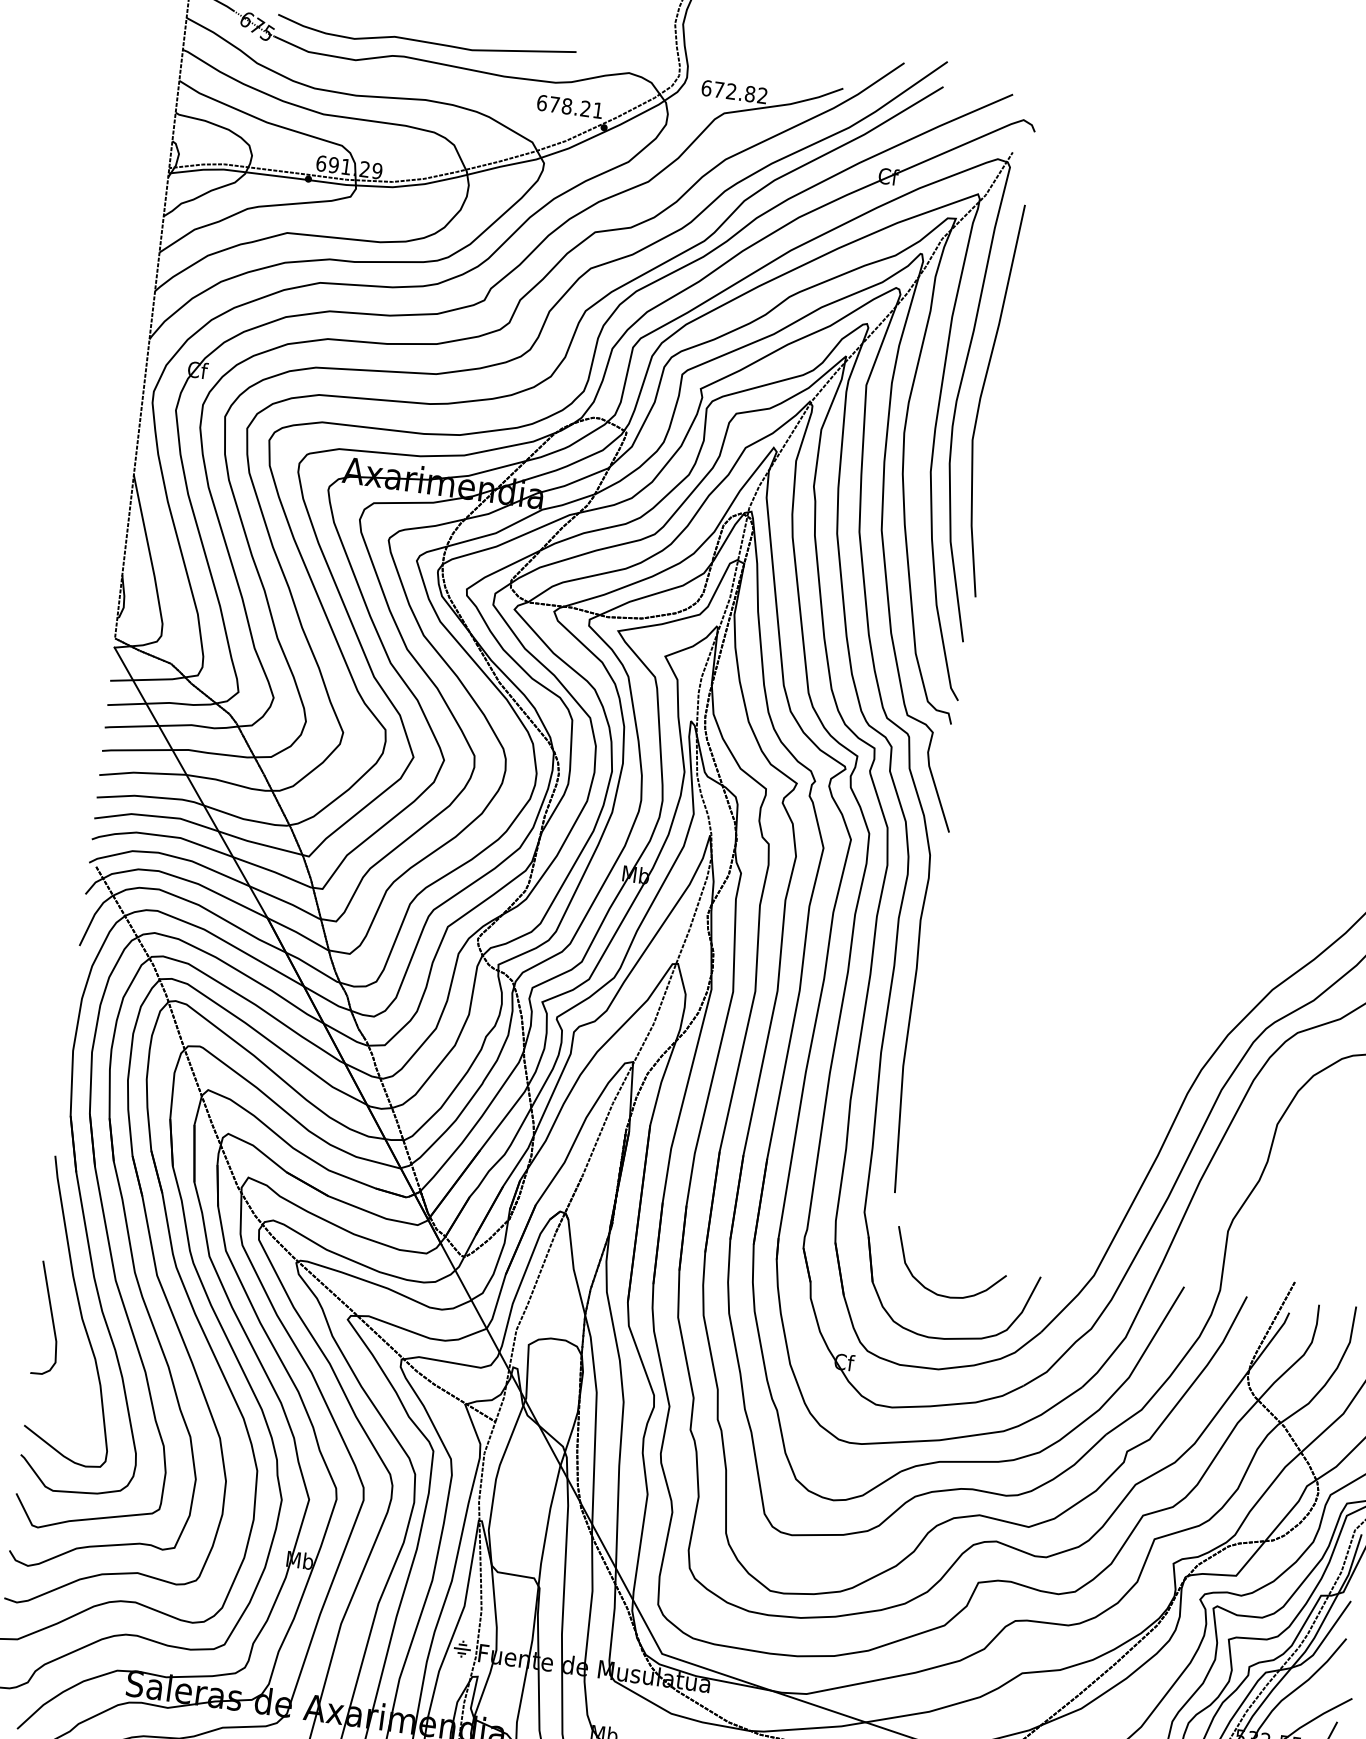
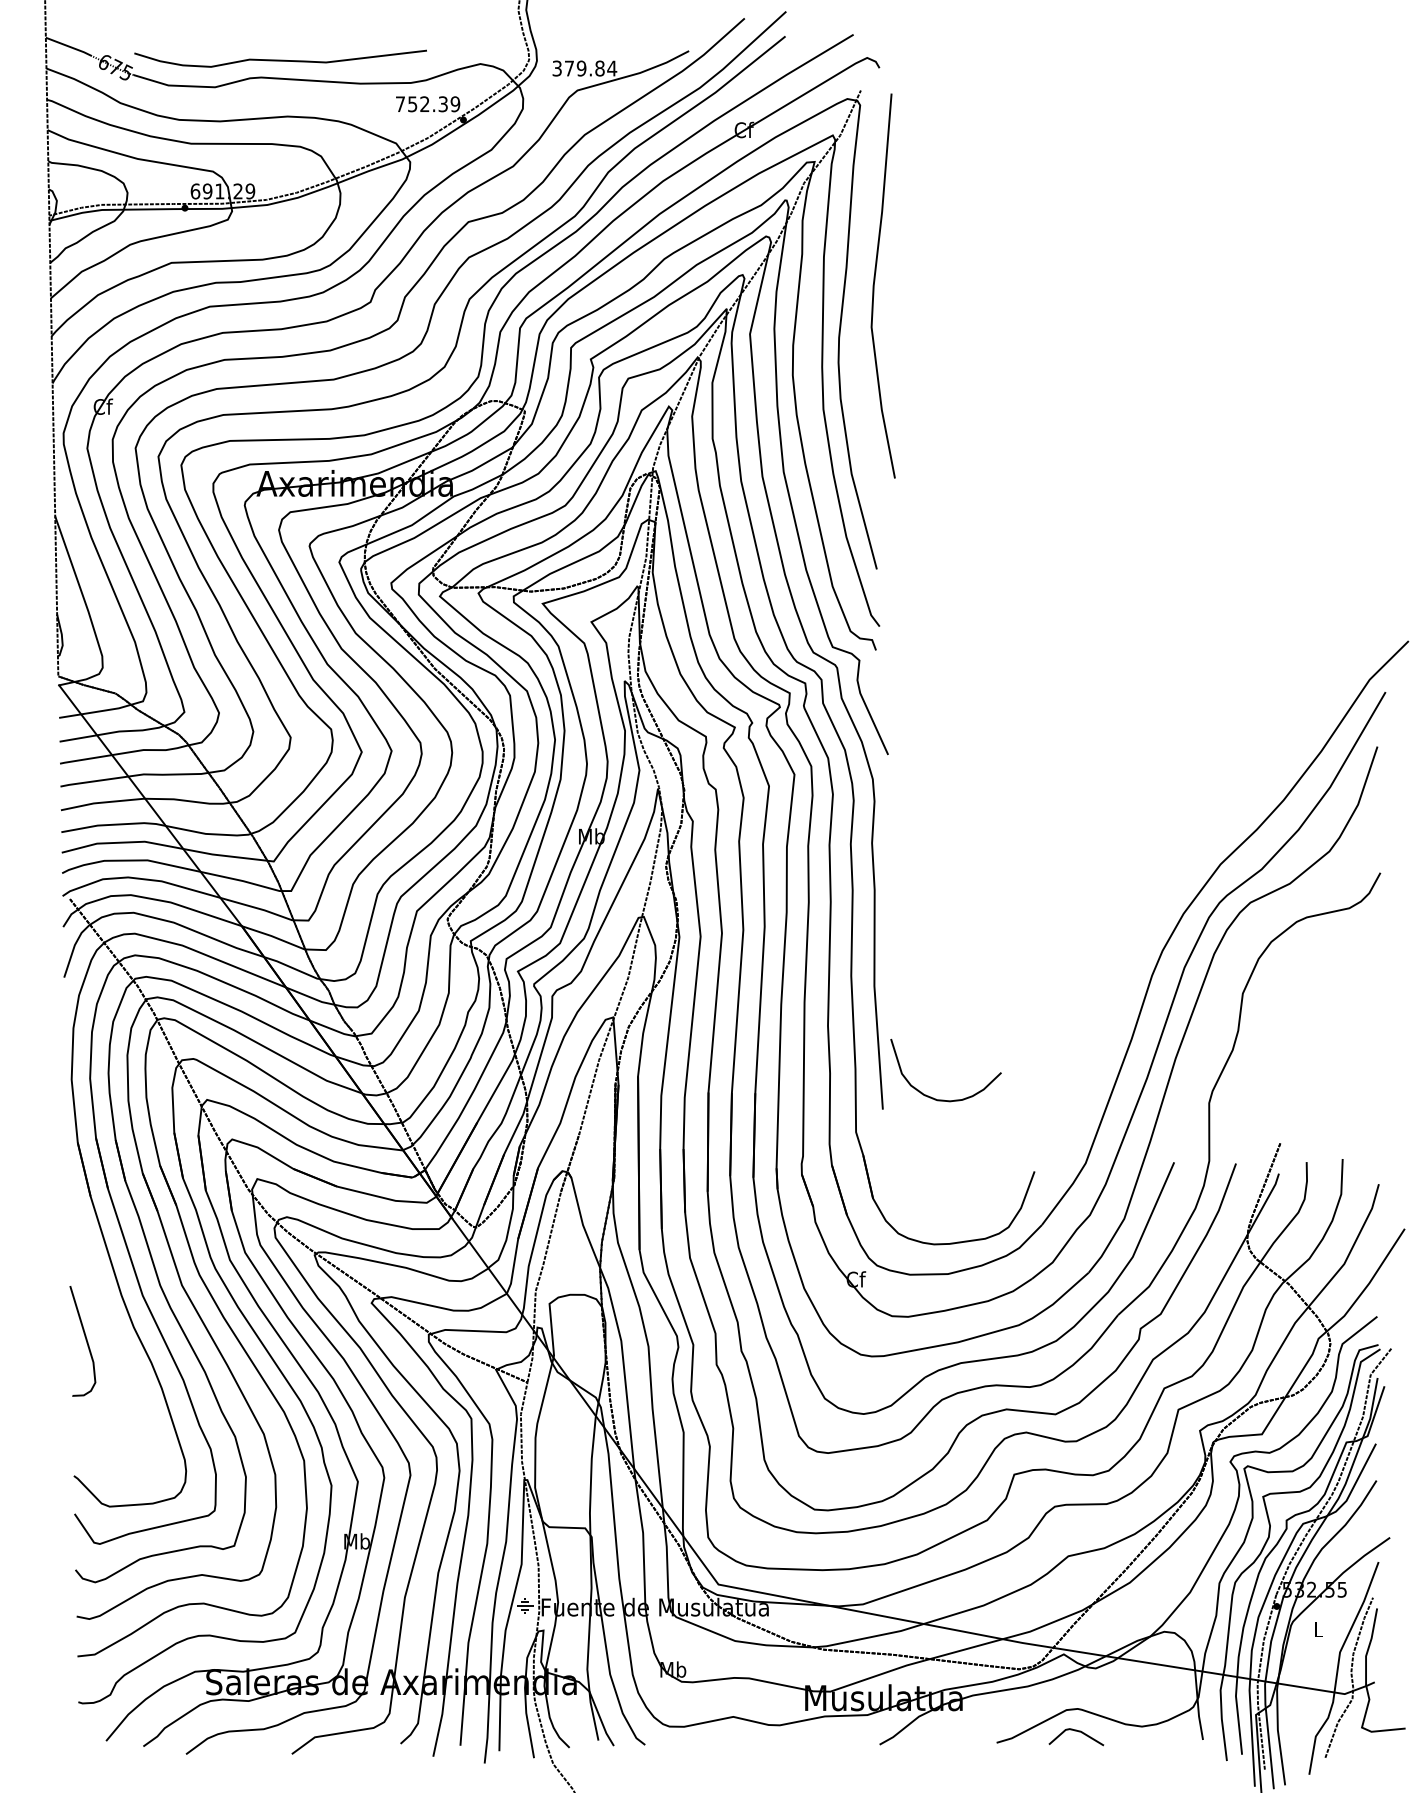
text: (734, 91) -> (584, 68), 672.82 -> 379.84
text: (569, 106) -> (427, 104), 678.21 -> 752.39
curve: (981, 397) -> (874, 285), moved
curve: (944, 1295) -> (944, 1099), moved
curve: (80, 1312) -> (112, 1331), removed

